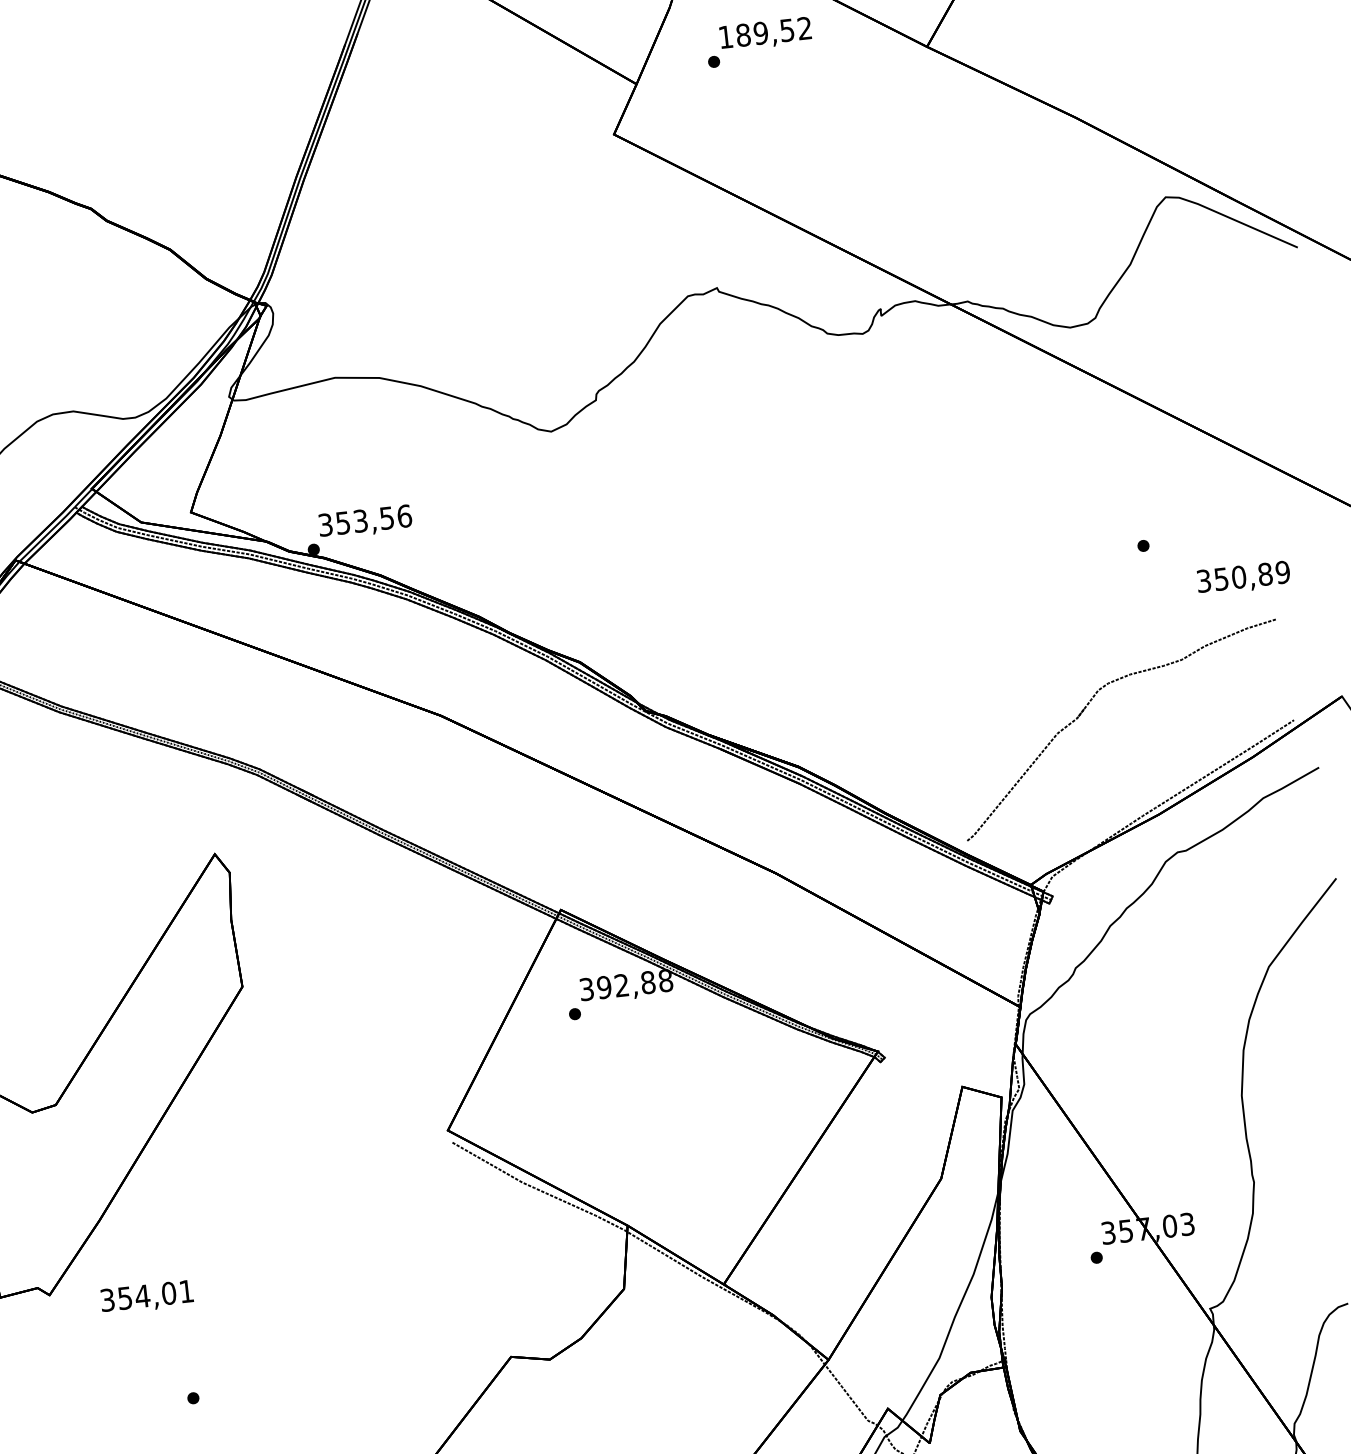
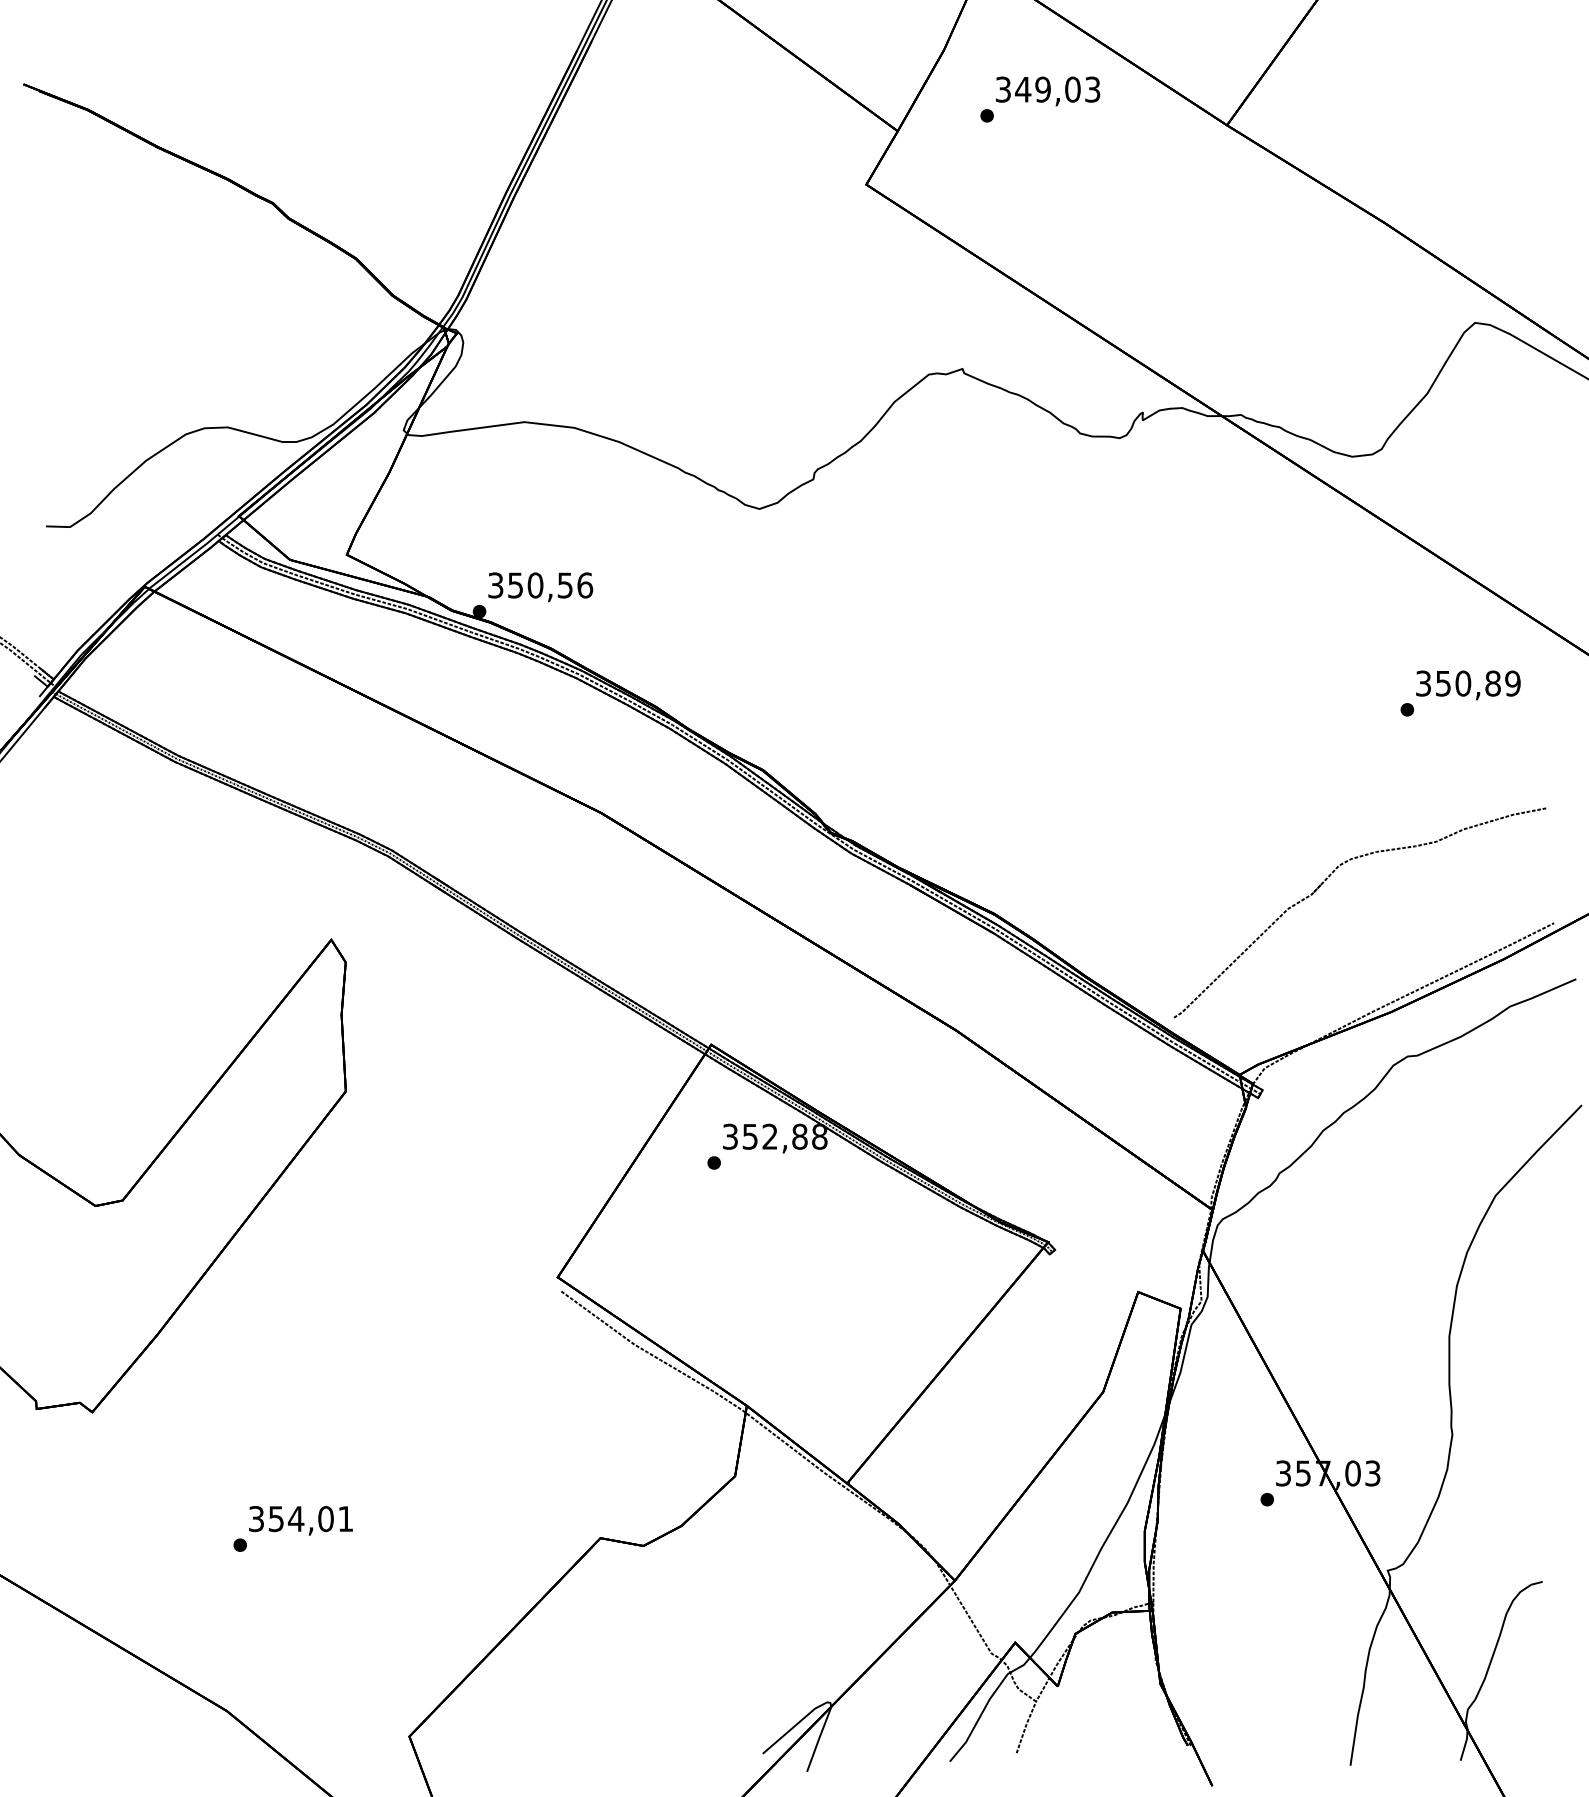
text: (764, 32) -> (1047, 89), 189,52 -> 349,03
text: (360, 521) -> (535, 585), 353,56 -> 350,56
text: (1243, 578) -> (1468, 685), moved
text: (604, 987) -> (750, 1136), 392,88 -> 352,88
text: (146, 1297) -> (300, 1520), moved

